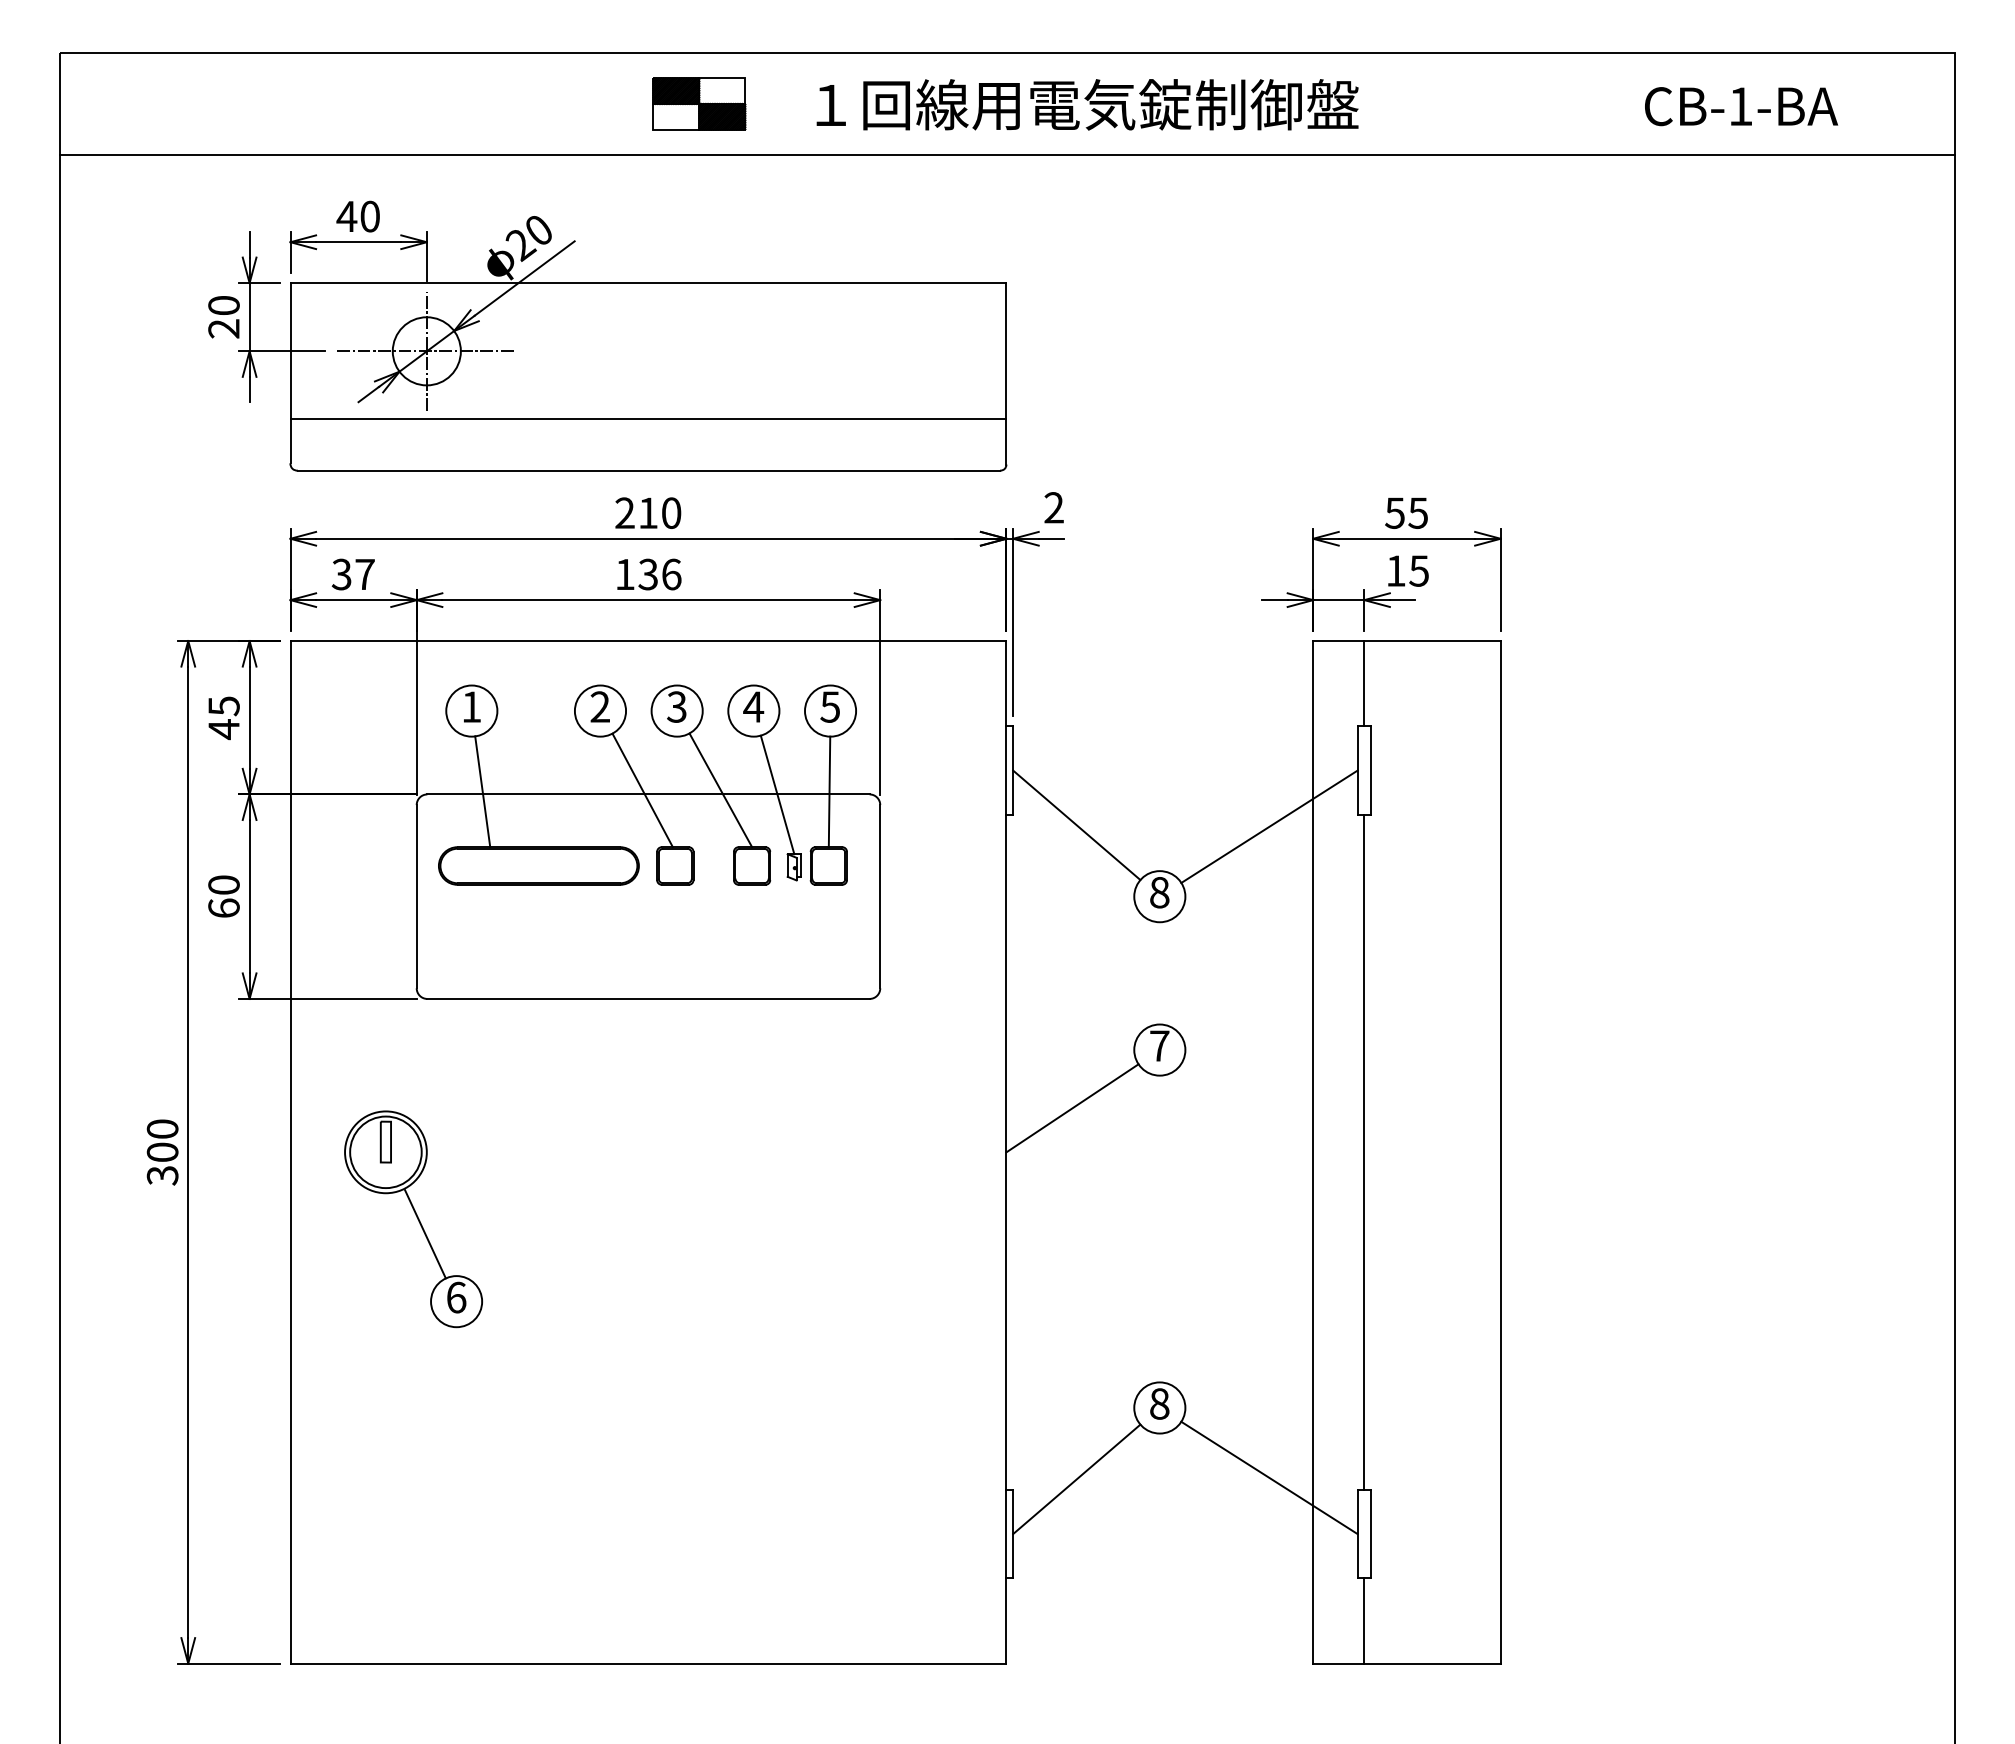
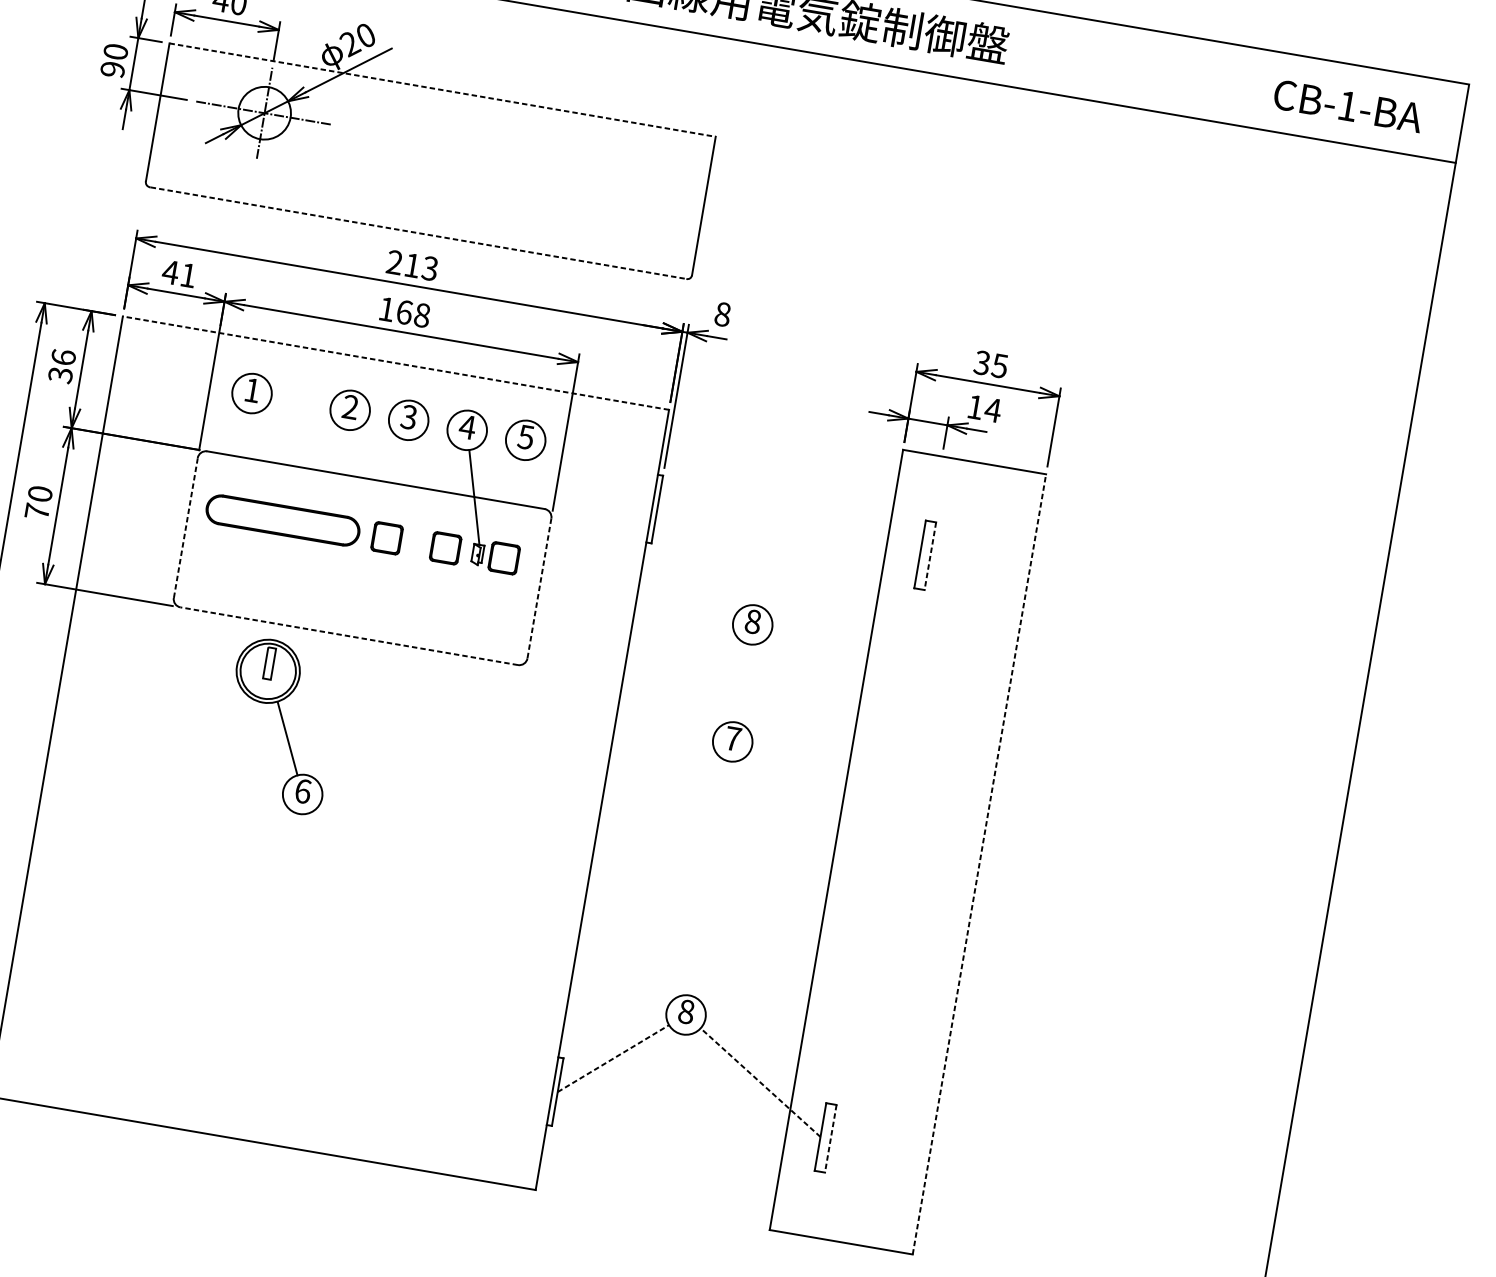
text: (1741, 106) -> (1348, 106), moved
line: (648, 283) -> (442, 90), solid -> dashed
text: (223, 328) -> (112, 69), 20 -> 90
line: (648, 419) -> (424, 194), removed
line: (649, 470) -> (418, 233), solid -> dashed
text: (1053, 507) -> (722, 314), 2 -> 8
text: (671, 512) -> (430, 268), 210 -> 213
text: (1394, 512) -> (981, 362), 55 -> 35
text: (1418, 570) -> (992, 409), 15 -> 14
text: (352, 574) -> (178, 273), 37 -> 41
text: (659, 574) -> (413, 313), 136 -> 168
line: (648, 641) -> (395, 363), solid -> dashed
line: (1364, 683) -> (936, 488), removed
text: (223, 718) -> (61, 366), 45 -> 36
line: (1371, 771) -> (930, 556), solid -> dashed
line: (642, 790) -> (371, 476), removed
line: (720, 790) -> (431, 486), removed
line: (482, 791) -> (249, 456), removed
line: (829, 791) -> (514, 501), removed
line: (1076, 825) -> (698, 559), removed
line: (1269, 826) -> (845, 585), removed
line: (416, 896) -> (185, 527), solid -> dashed
line: (880, 896) -> (539, 588), solid -> dashed
text: (223, 907) -> (36, 511), 60 -> 70
line: (647, 998) -> (348, 635), solid -> dashed
line: (1072, 1108) -> (658, 775), removed
line: (1364, 1151) -> (875, 845), removed
line: (1500, 1151) -> (979, 863), solid -> dashed
part: (413, 1219) -> (280, 726), moved
line: (1269, 1477) -> (760, 1082), solid -> dashed
line: (1076, 1479) -> (613, 1058), solid -> dashed
line: (1371, 1534) -> (831, 1139), solid -> dashed
line: (1364, 1620) -> (814, 1203), removed

